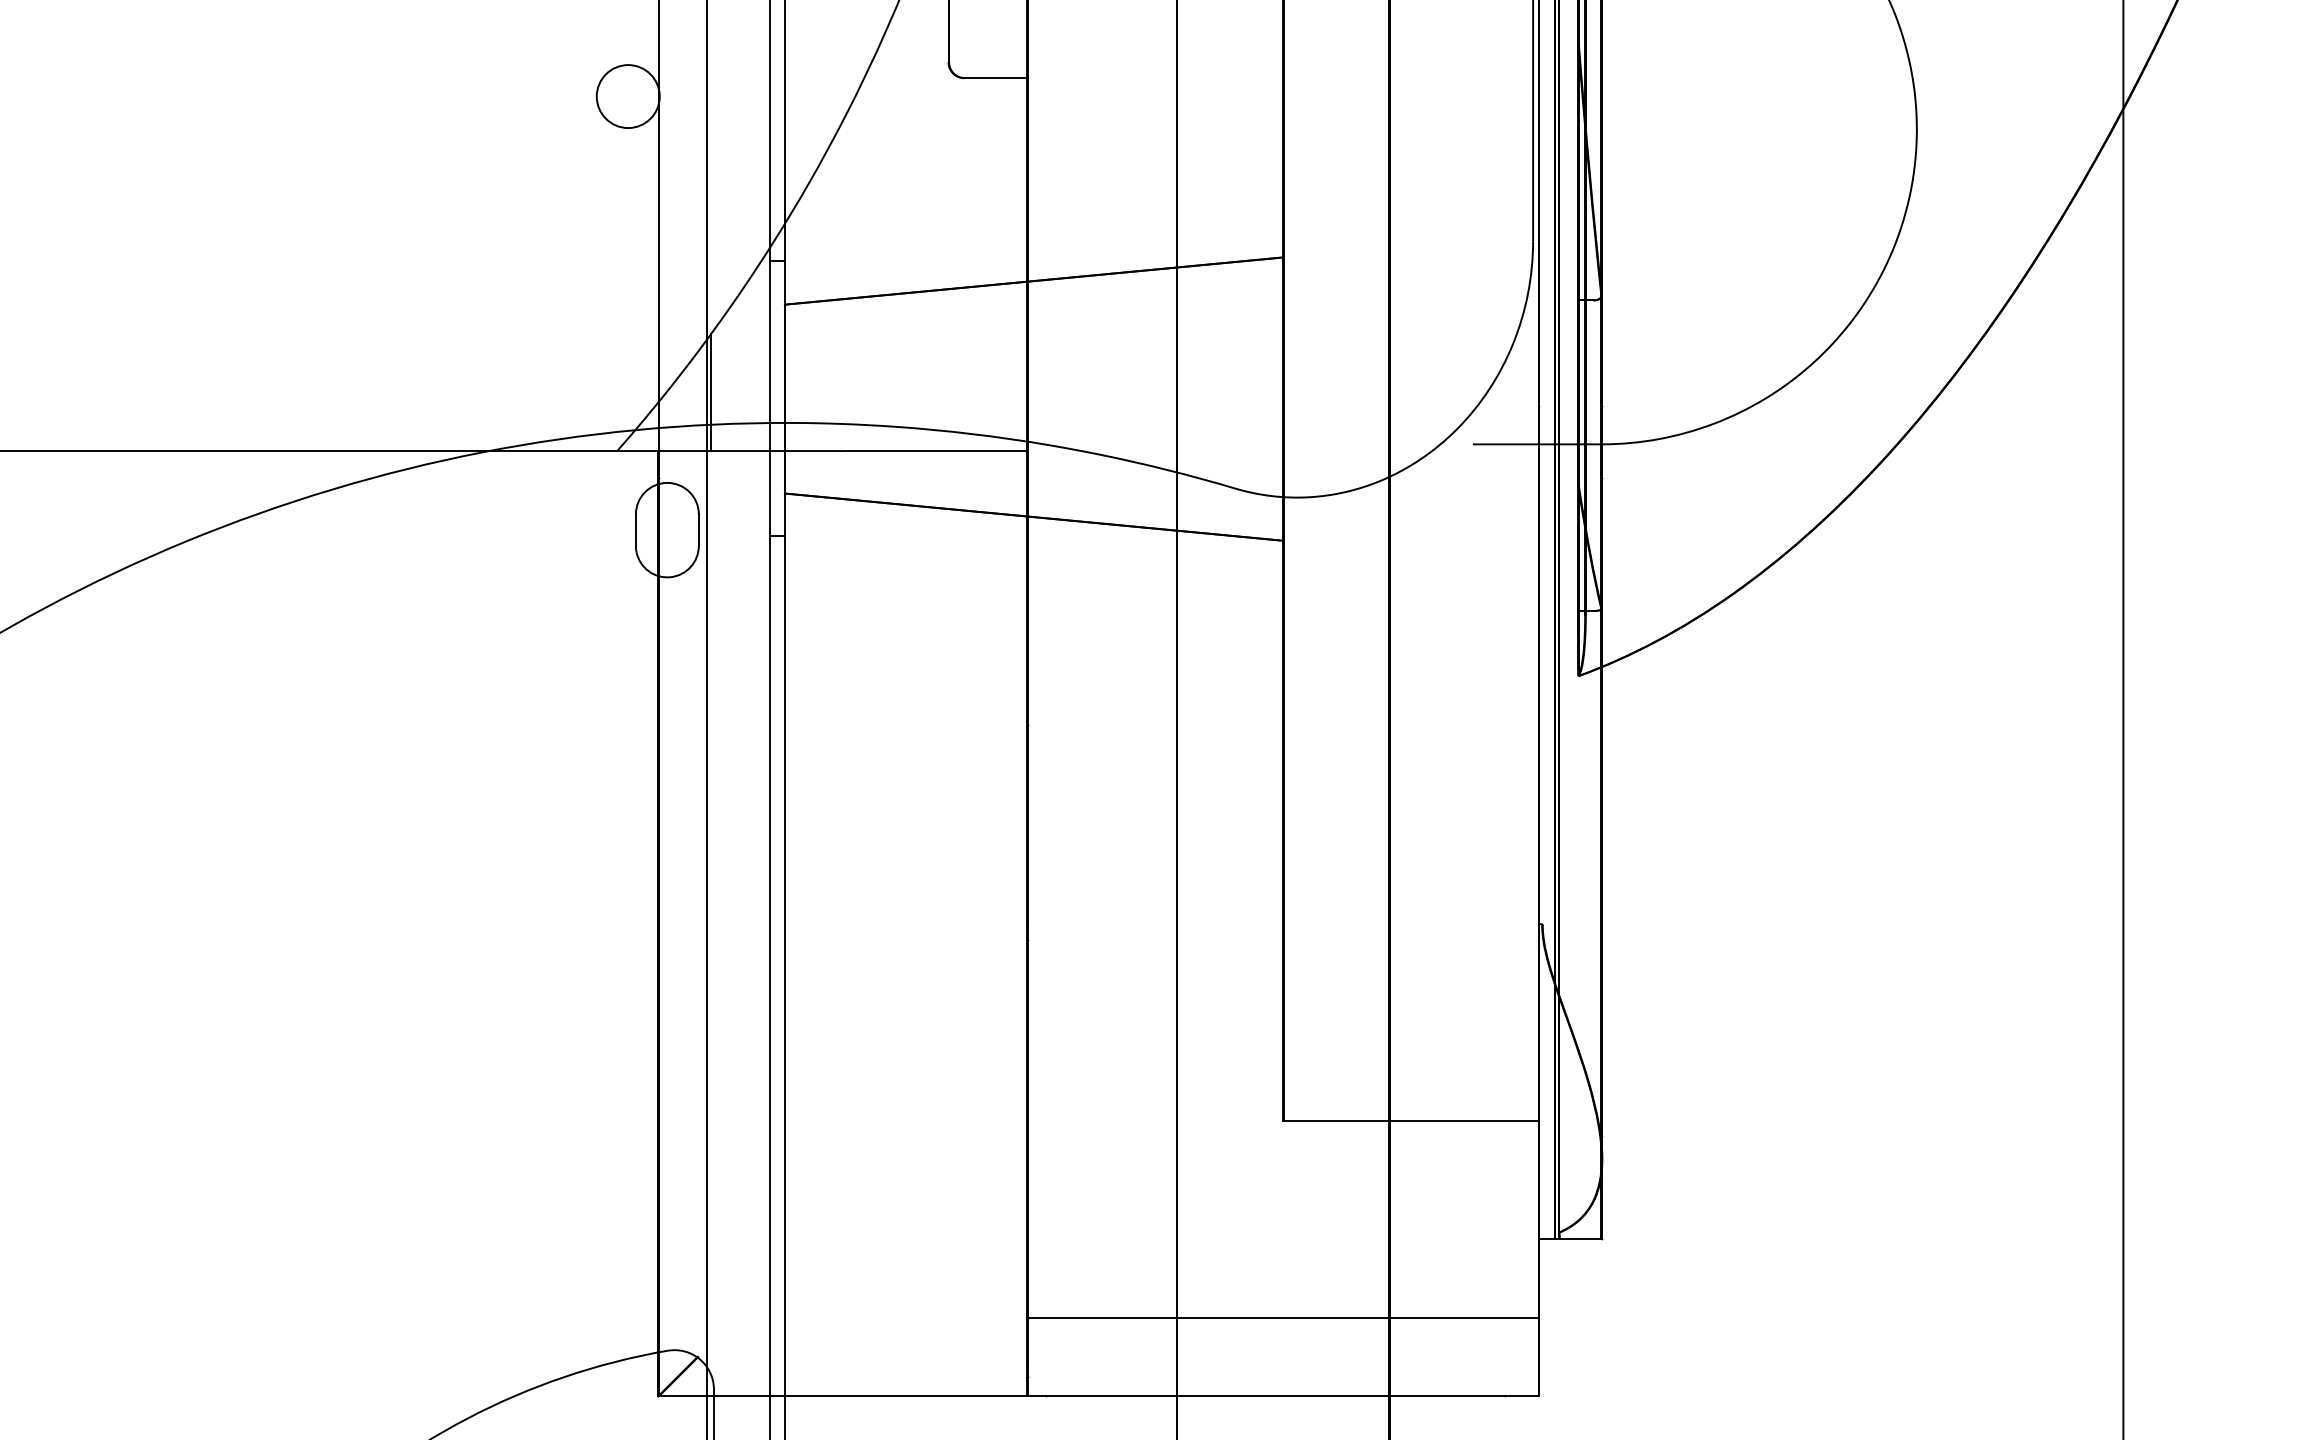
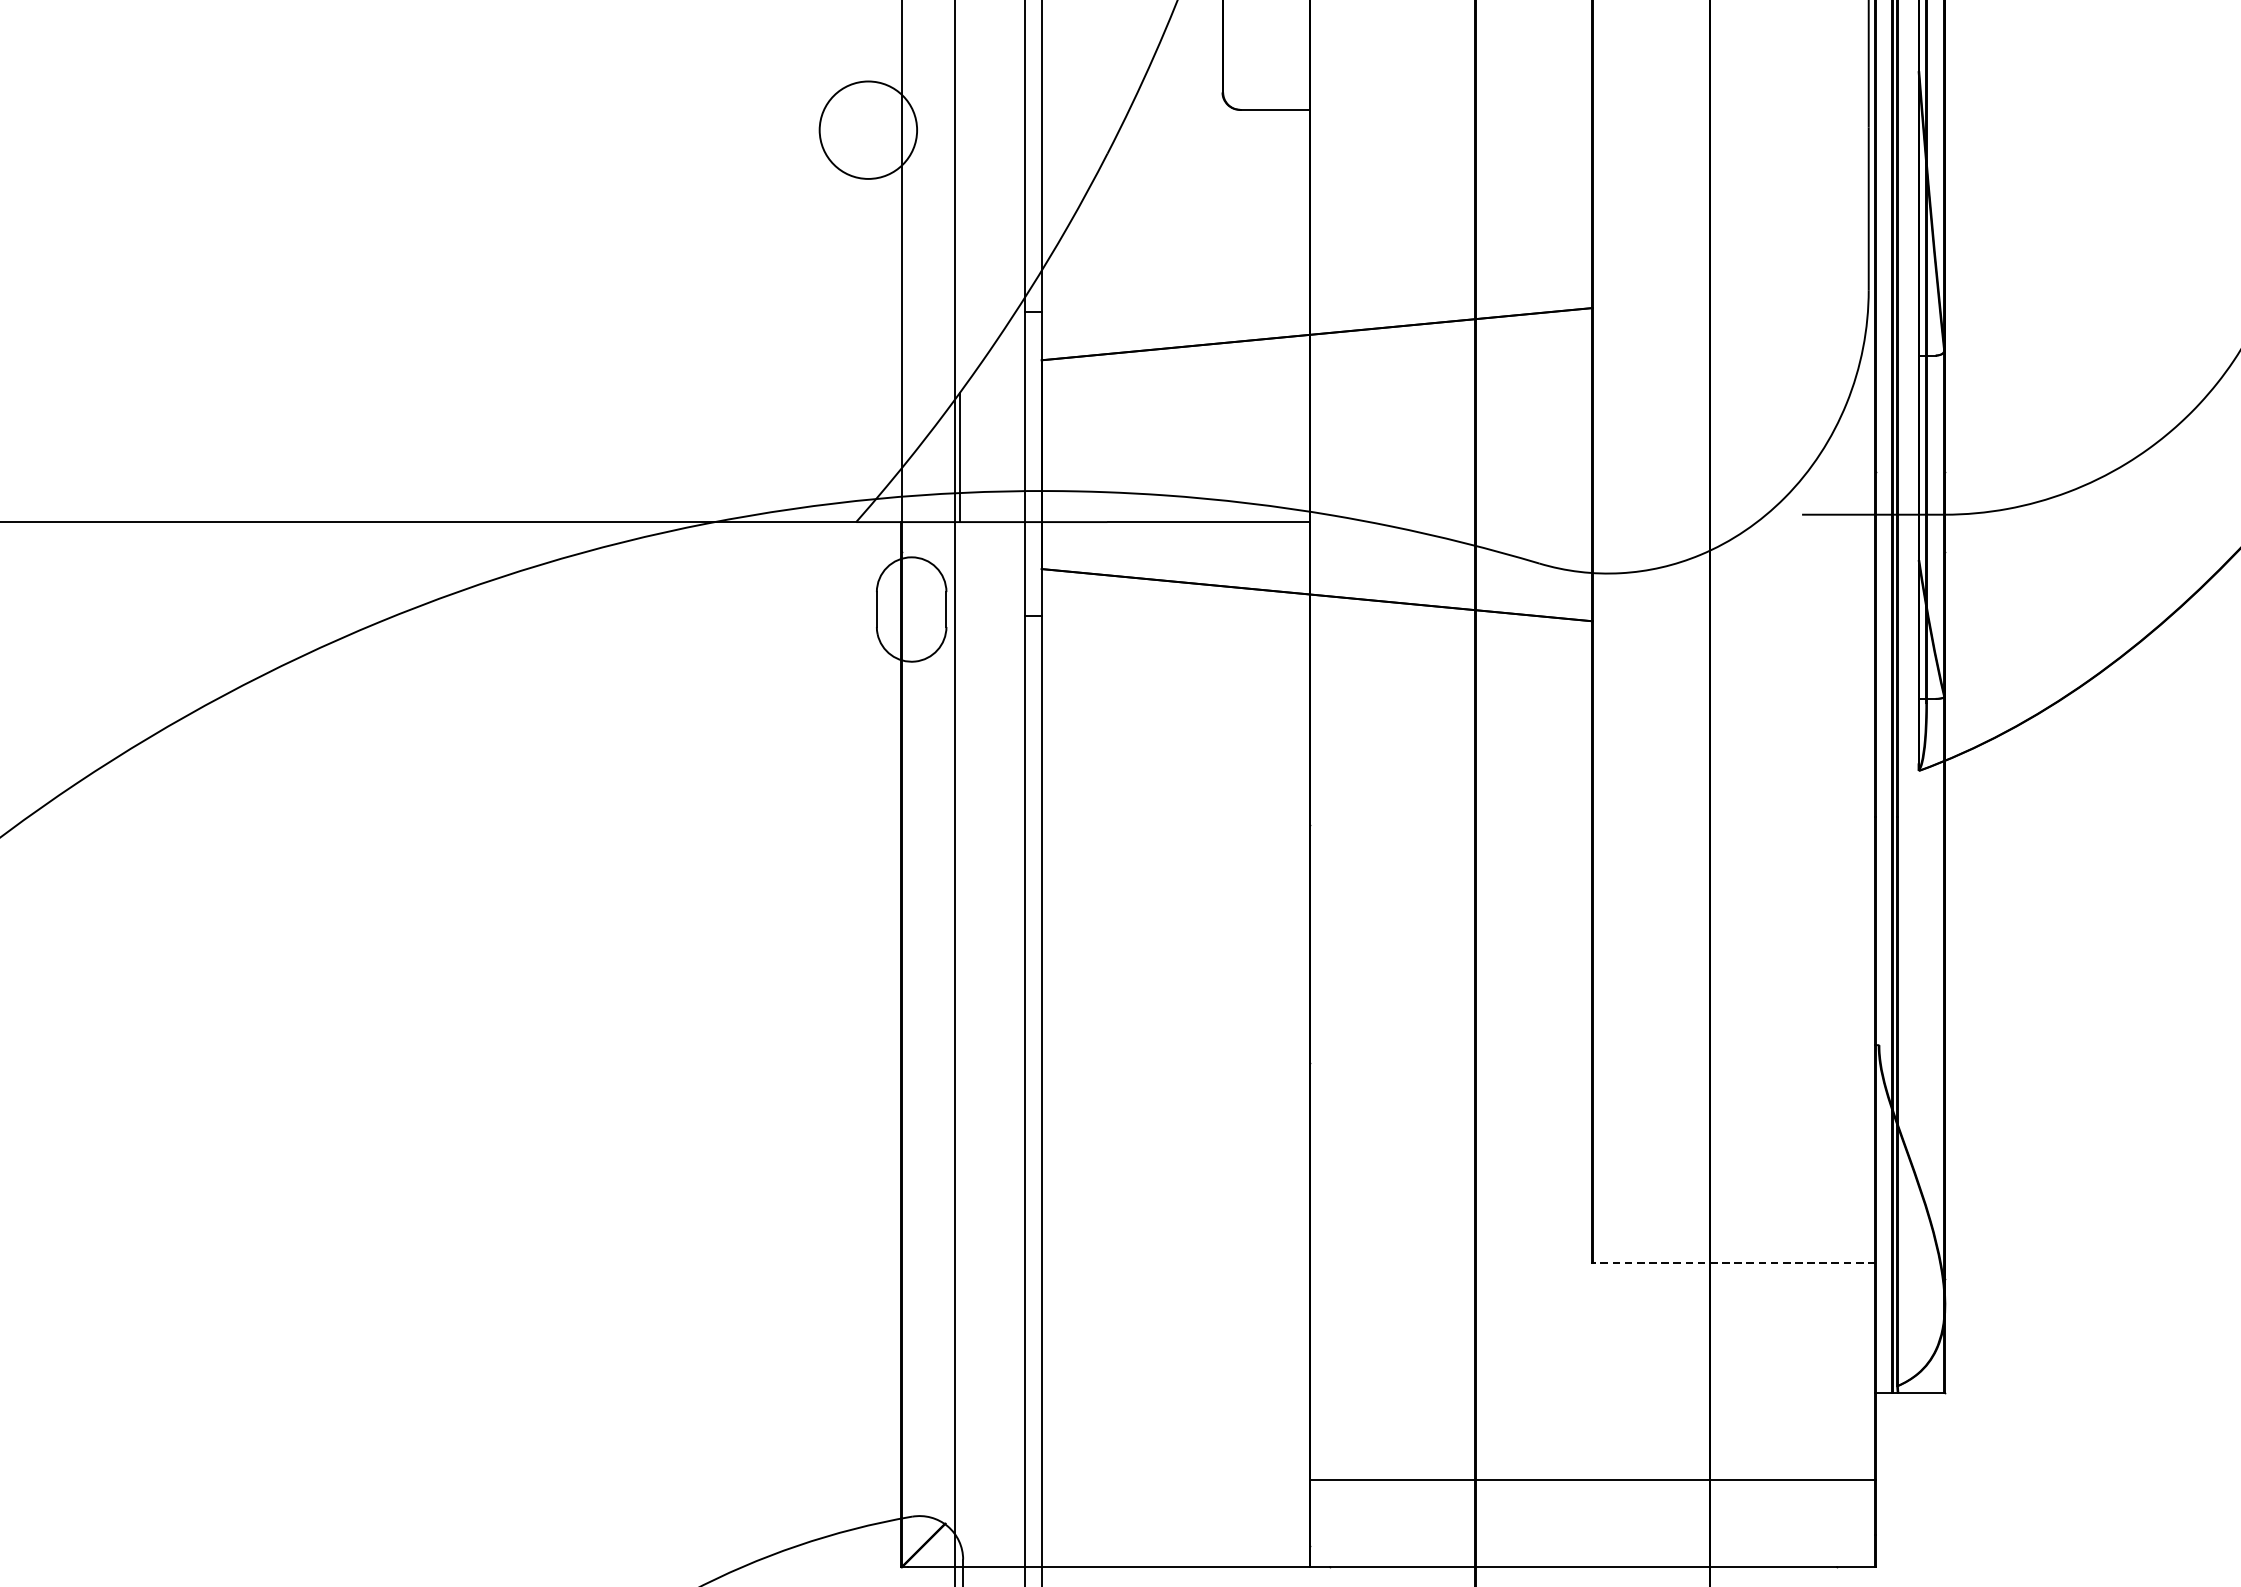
circle: (627, 96) -> (867, 130), size x1.4
line: (1411, 1120) -> (1734, 1262), solid -> dashed

